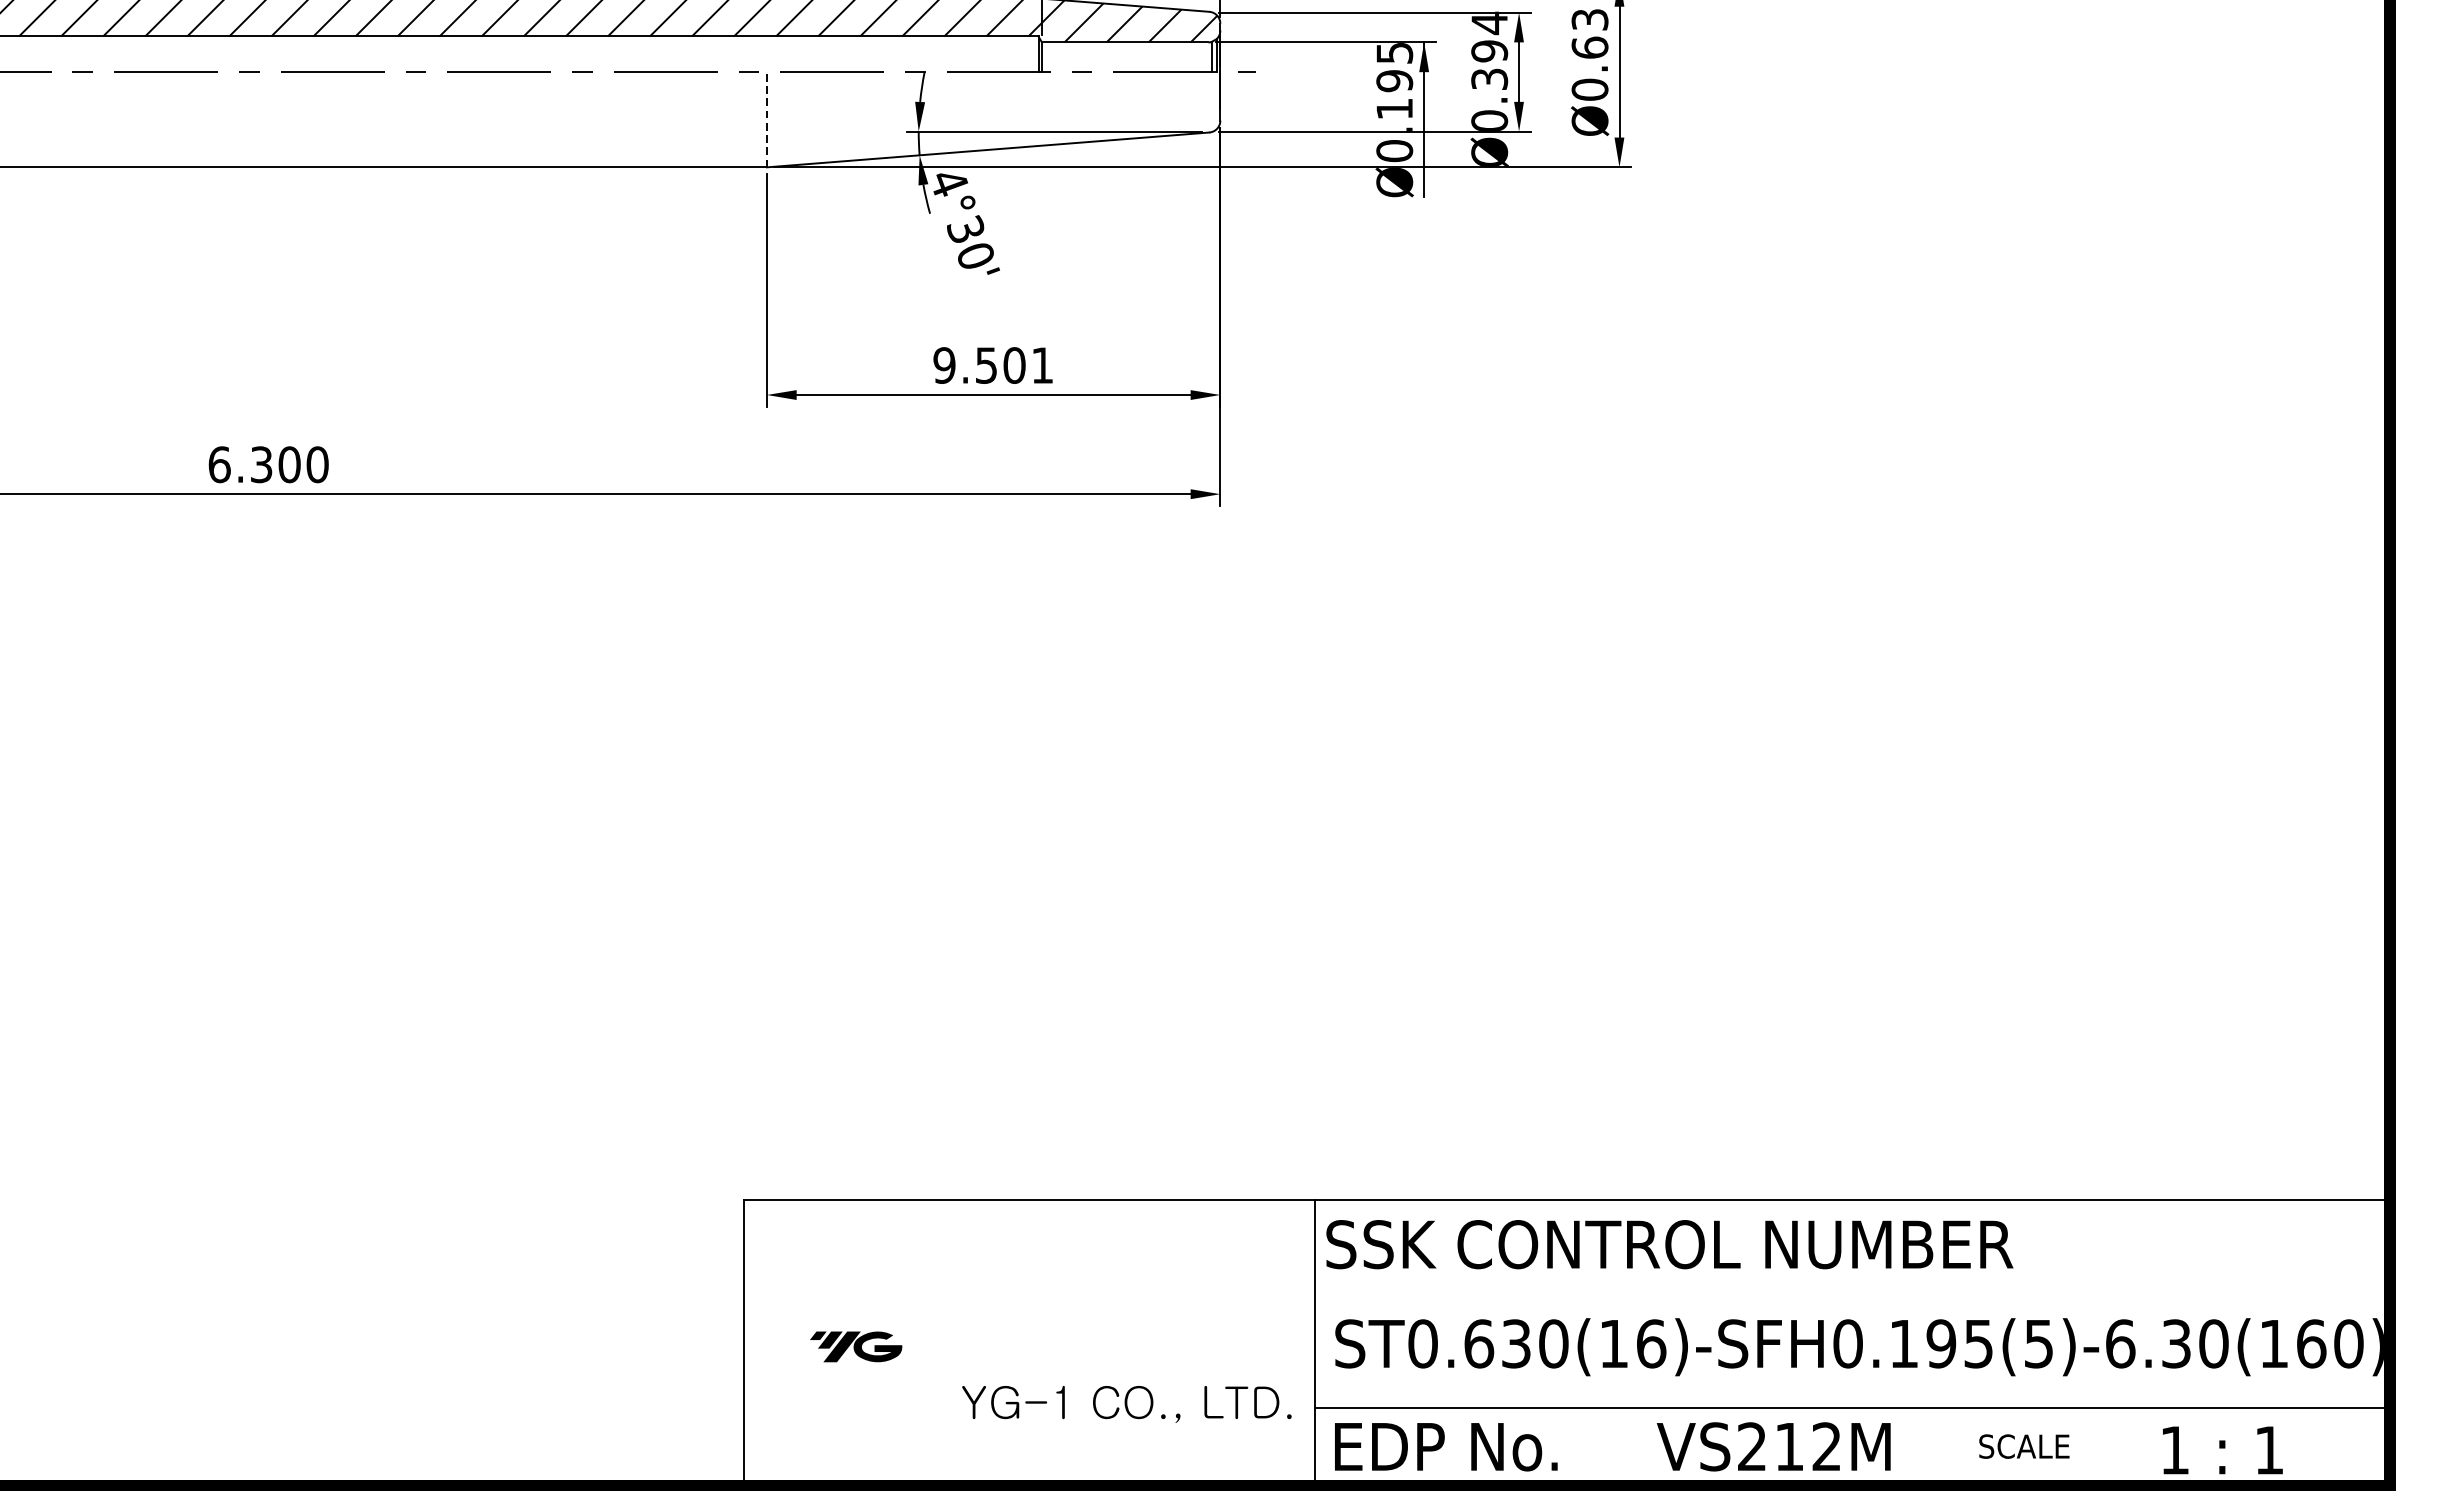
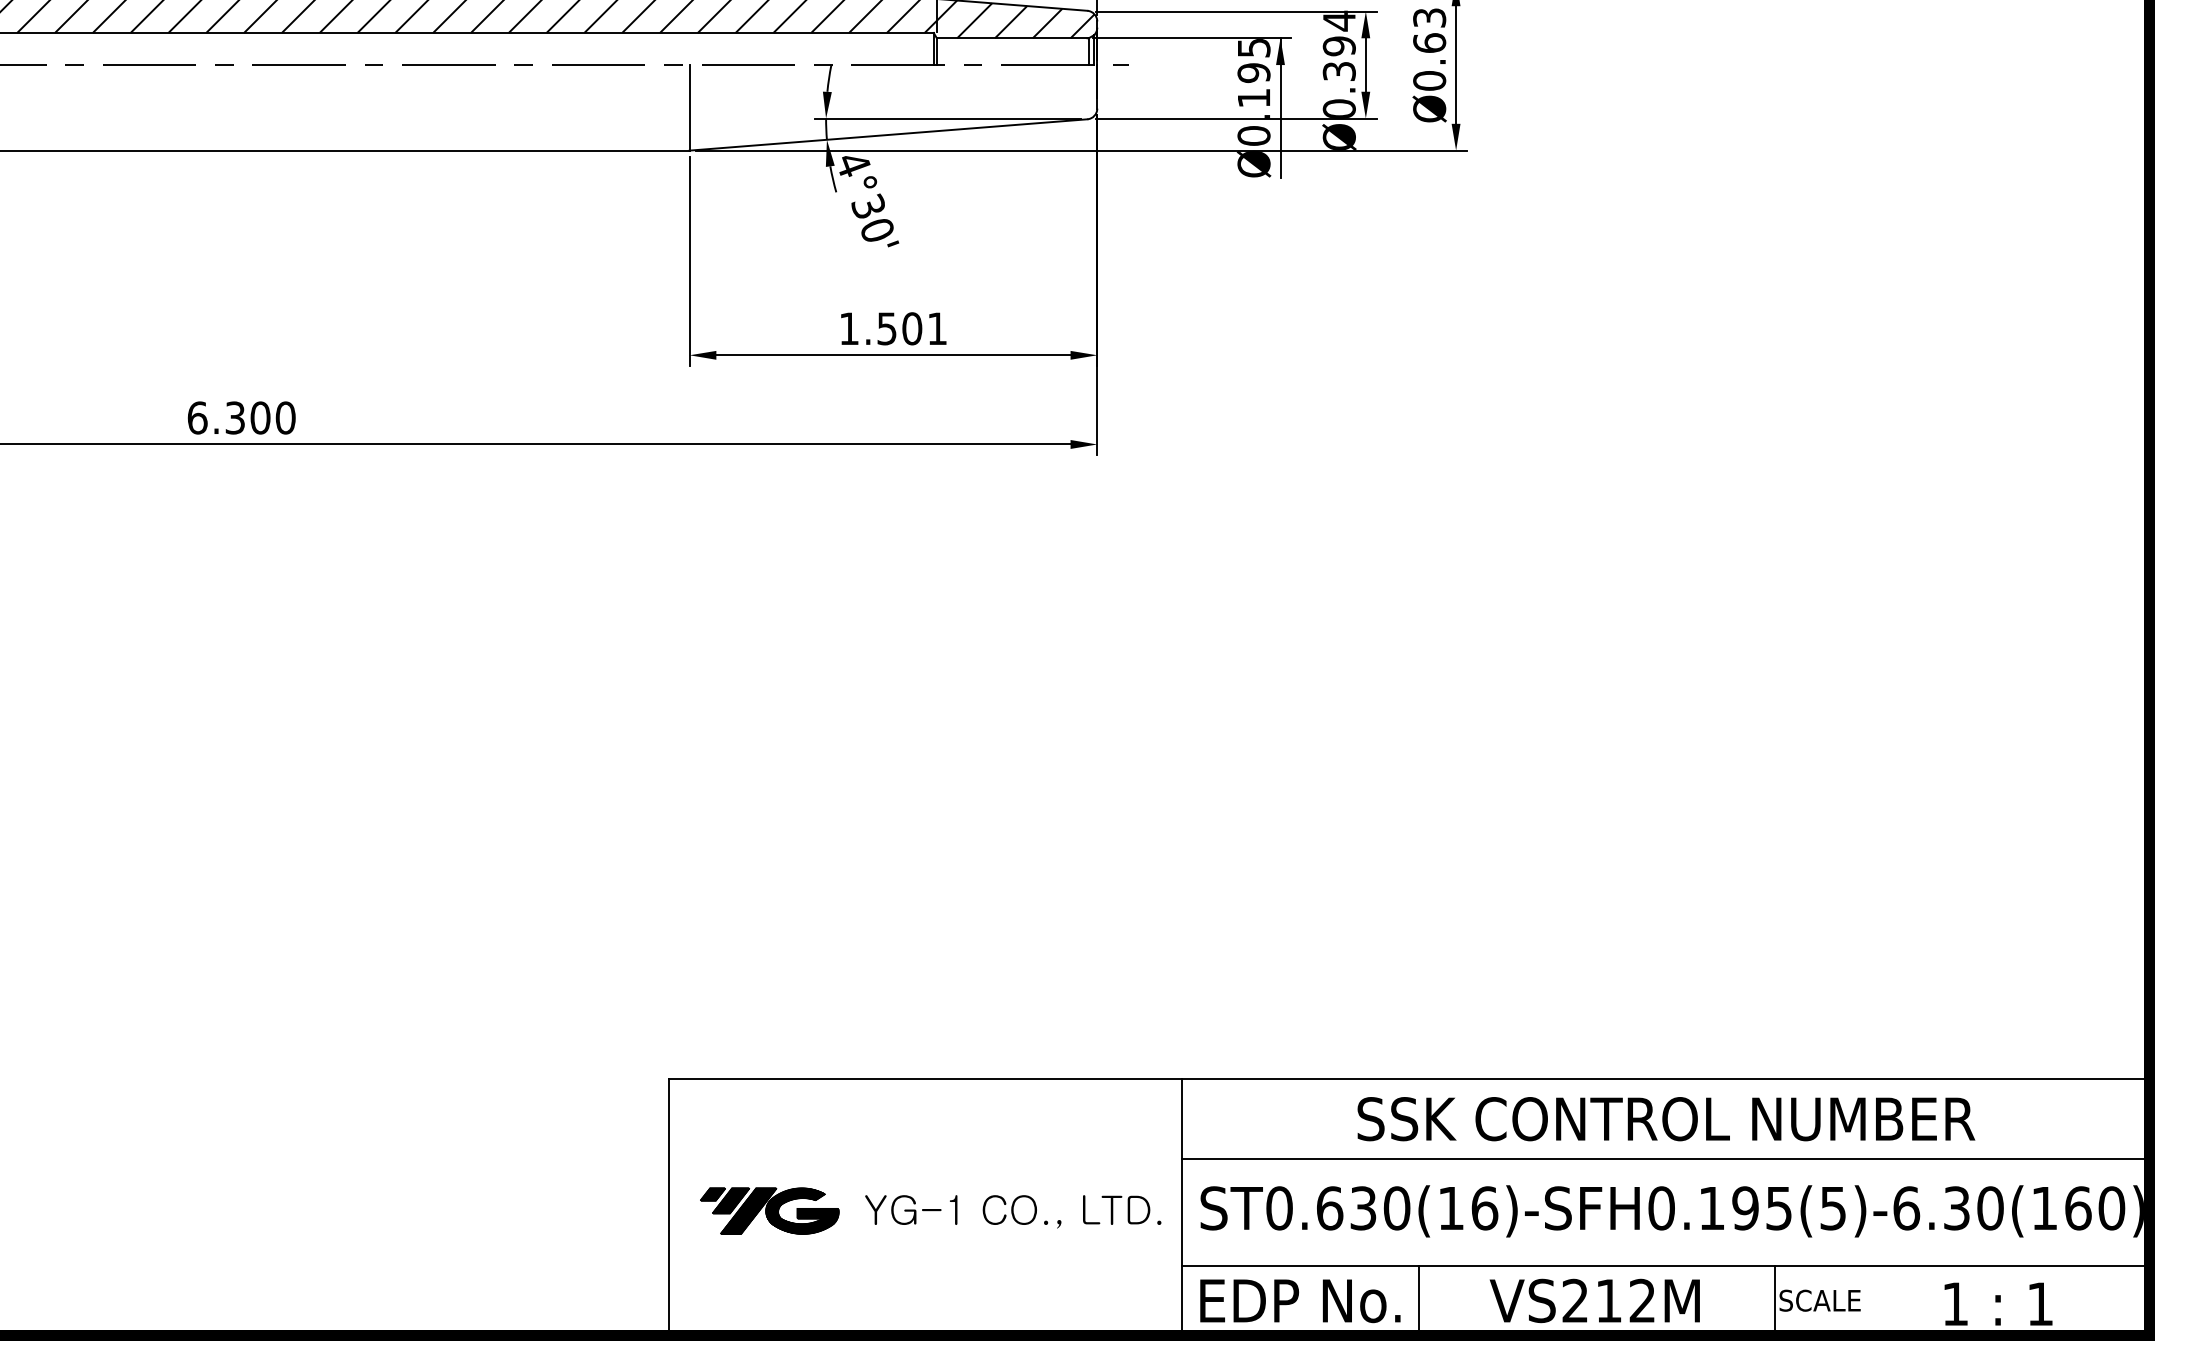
line: (766, 119) -> (689, 107), dashed -> solid
text: (944, 365) -> (849, 328), 9.501 -> 1.501
text: (1669, 1245) -> (1666, 1119), moved
line: (1852, 1289) -> (1665, 1159), added
part: (855, 1346) -> (769, 1210), size x1.67
text: (1127, 1404) -> (1013, 1211), moved
line: (1578, 1446) -> (1419, 1300), added
line: (1973, 1446) -> (1774, 1300), added

